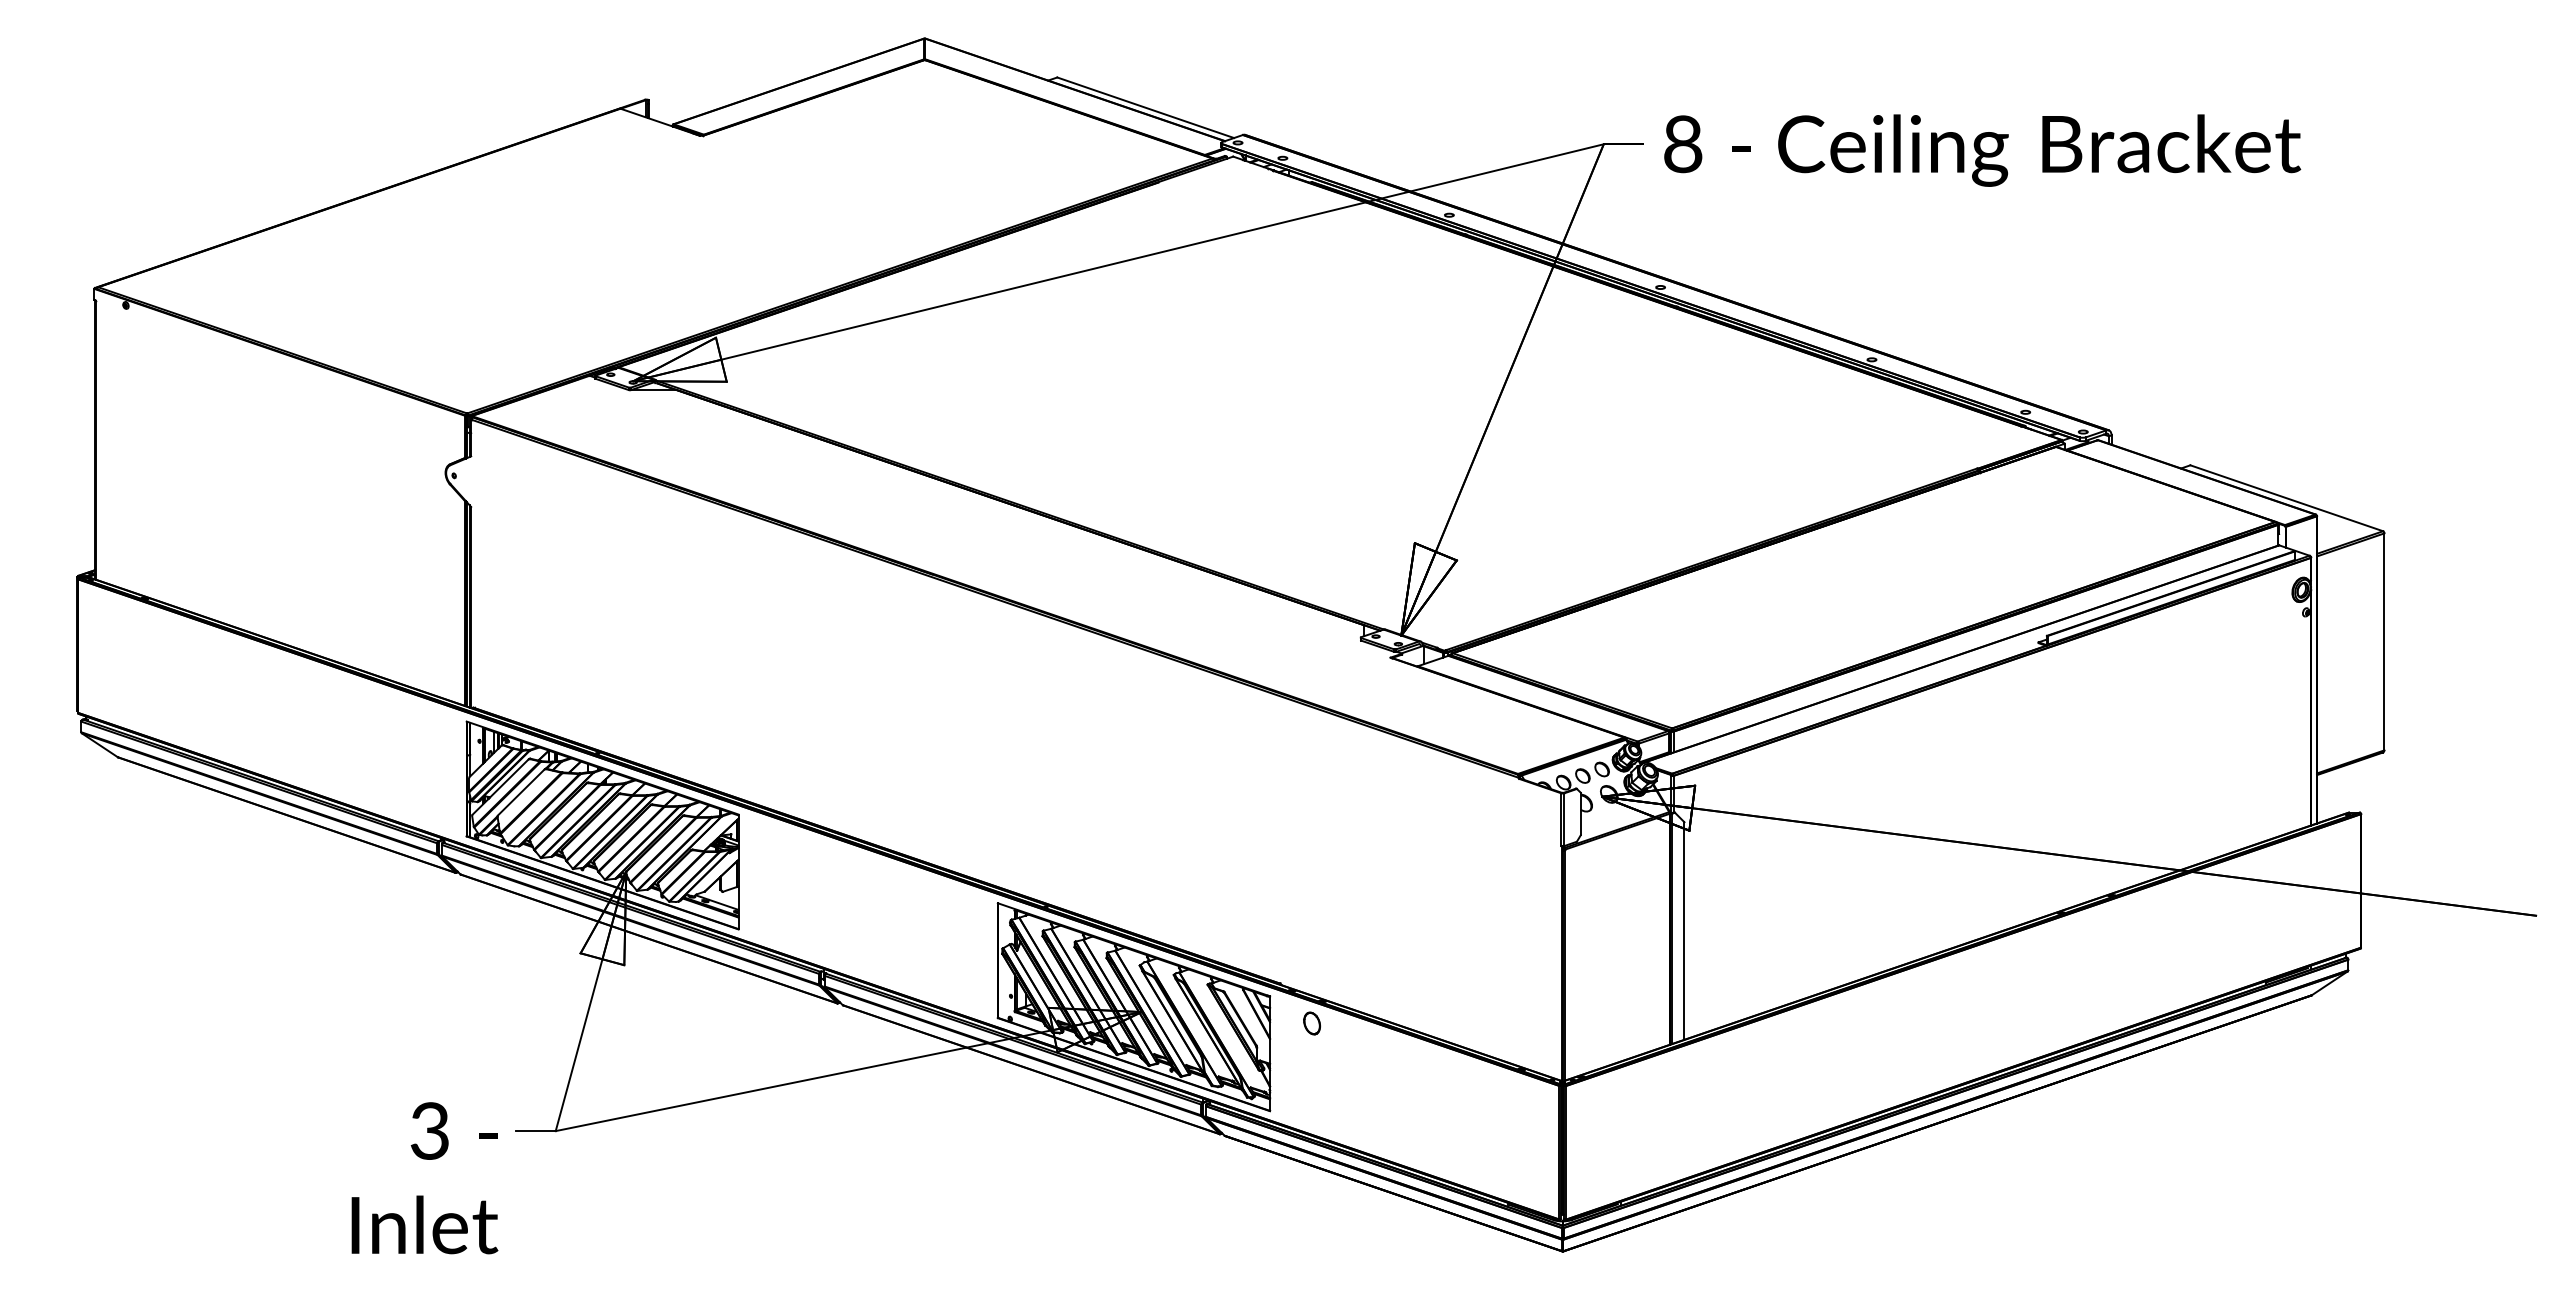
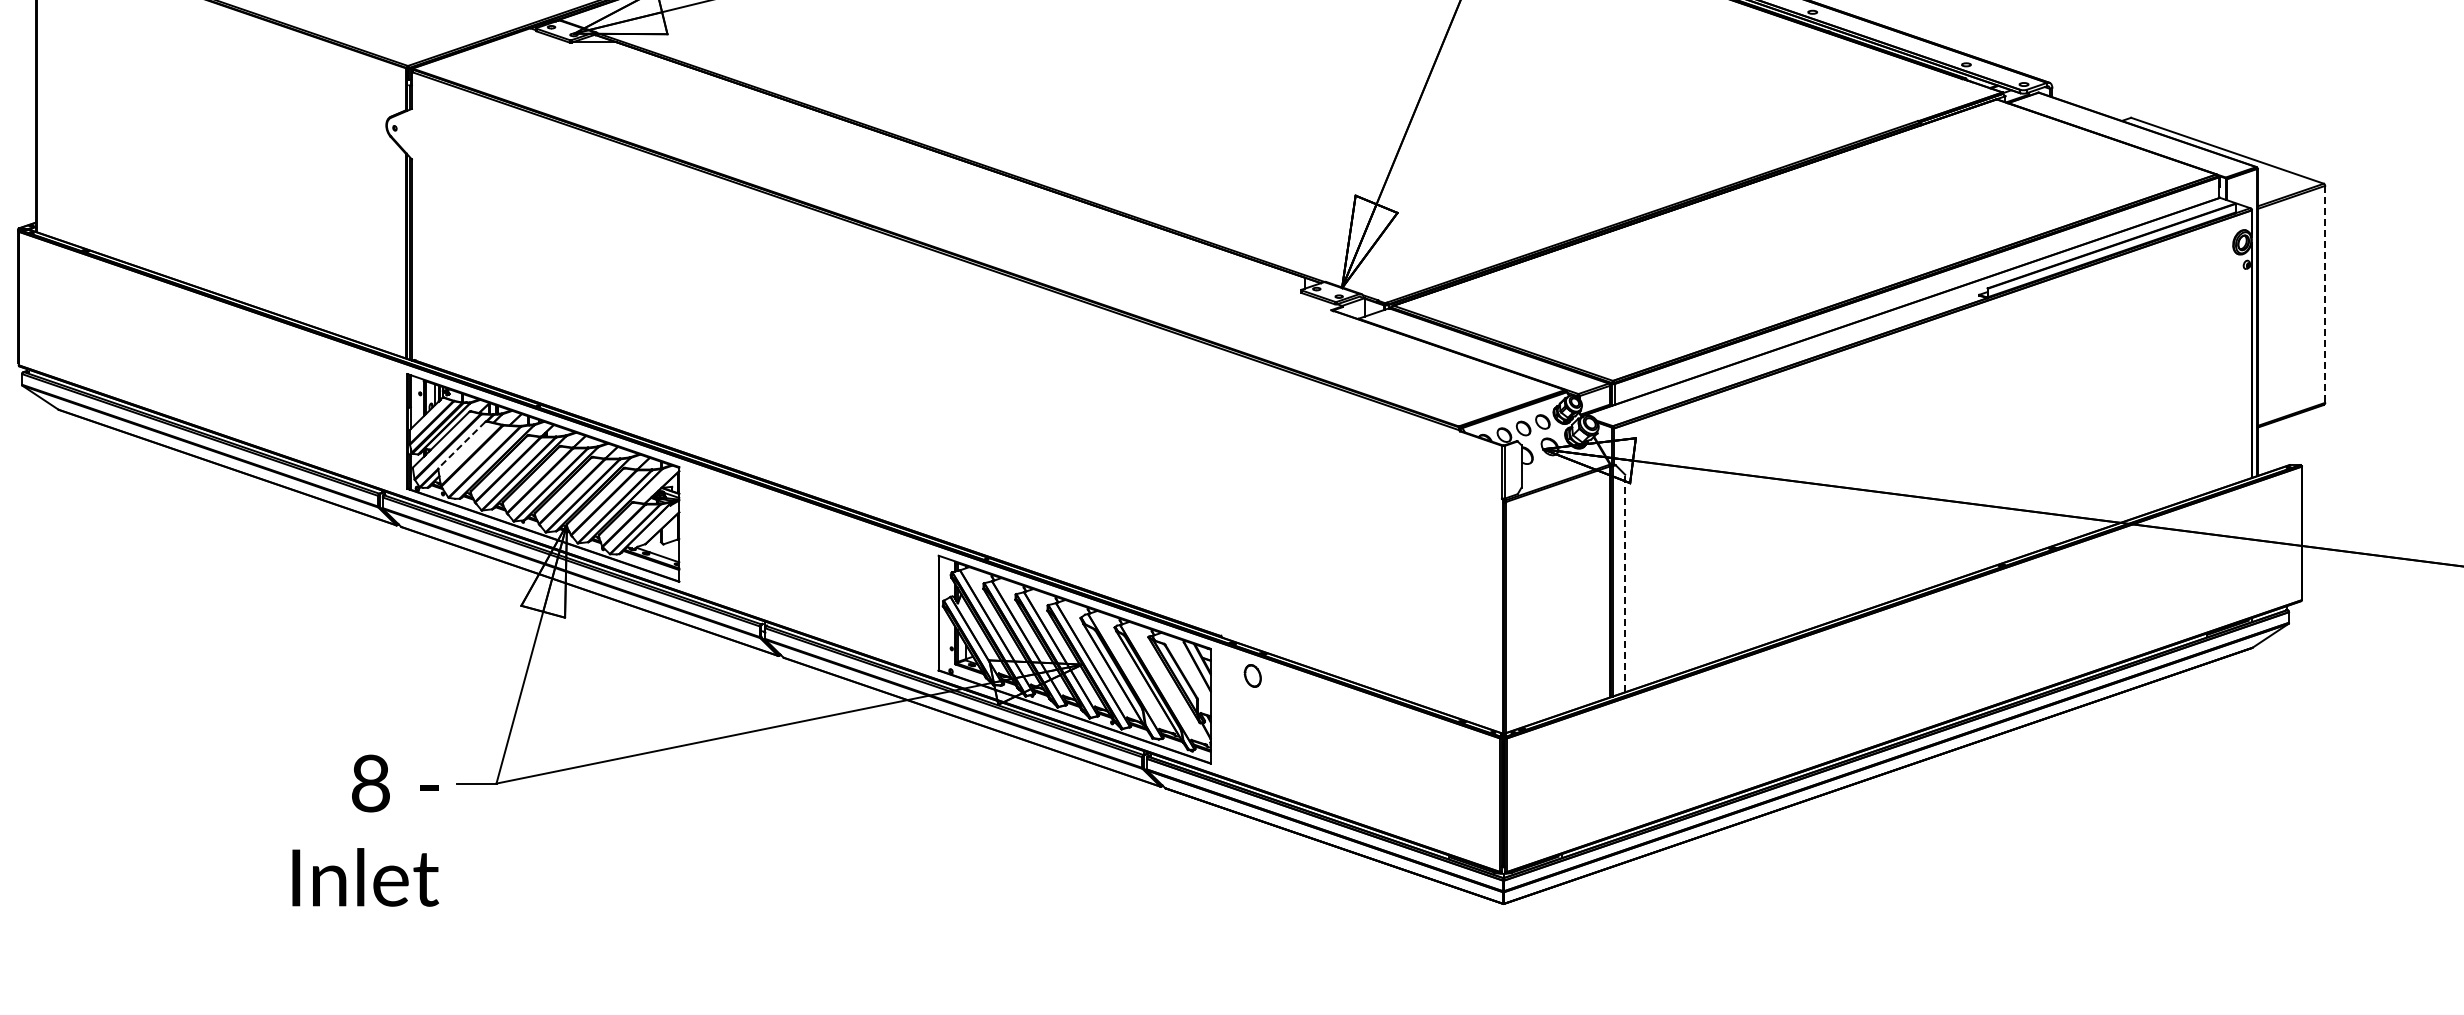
line: (2384, 642) -> (2325, 294), solid -> dashed
line: (521, 792) -> (462, 444), solid -> dashed
line: (1684, 931) -> (1625, 583), solid -> dashed
text: (429, 1130) -> (370, 782), 3 -> 8

